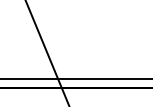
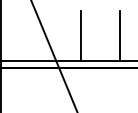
line: (87, 48) -> (80, 35), added
line: (134, 48) -> (120, 35), added

